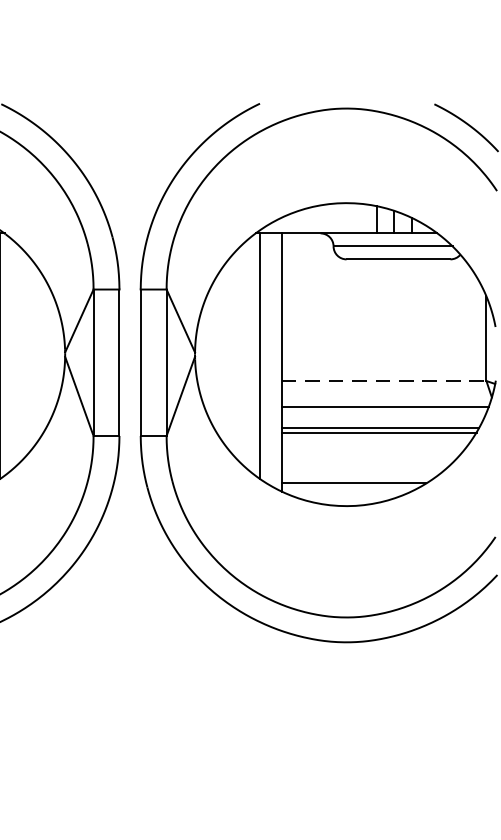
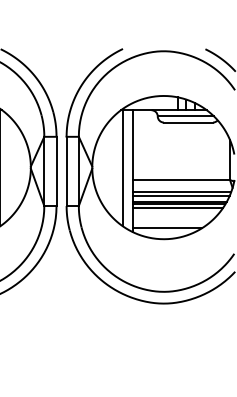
line: (385, 381) -> (182, 180), dashed -> solid
line: (383, 413) -> (181, 195), added
line: (377, 441) -> (178, 208), added

